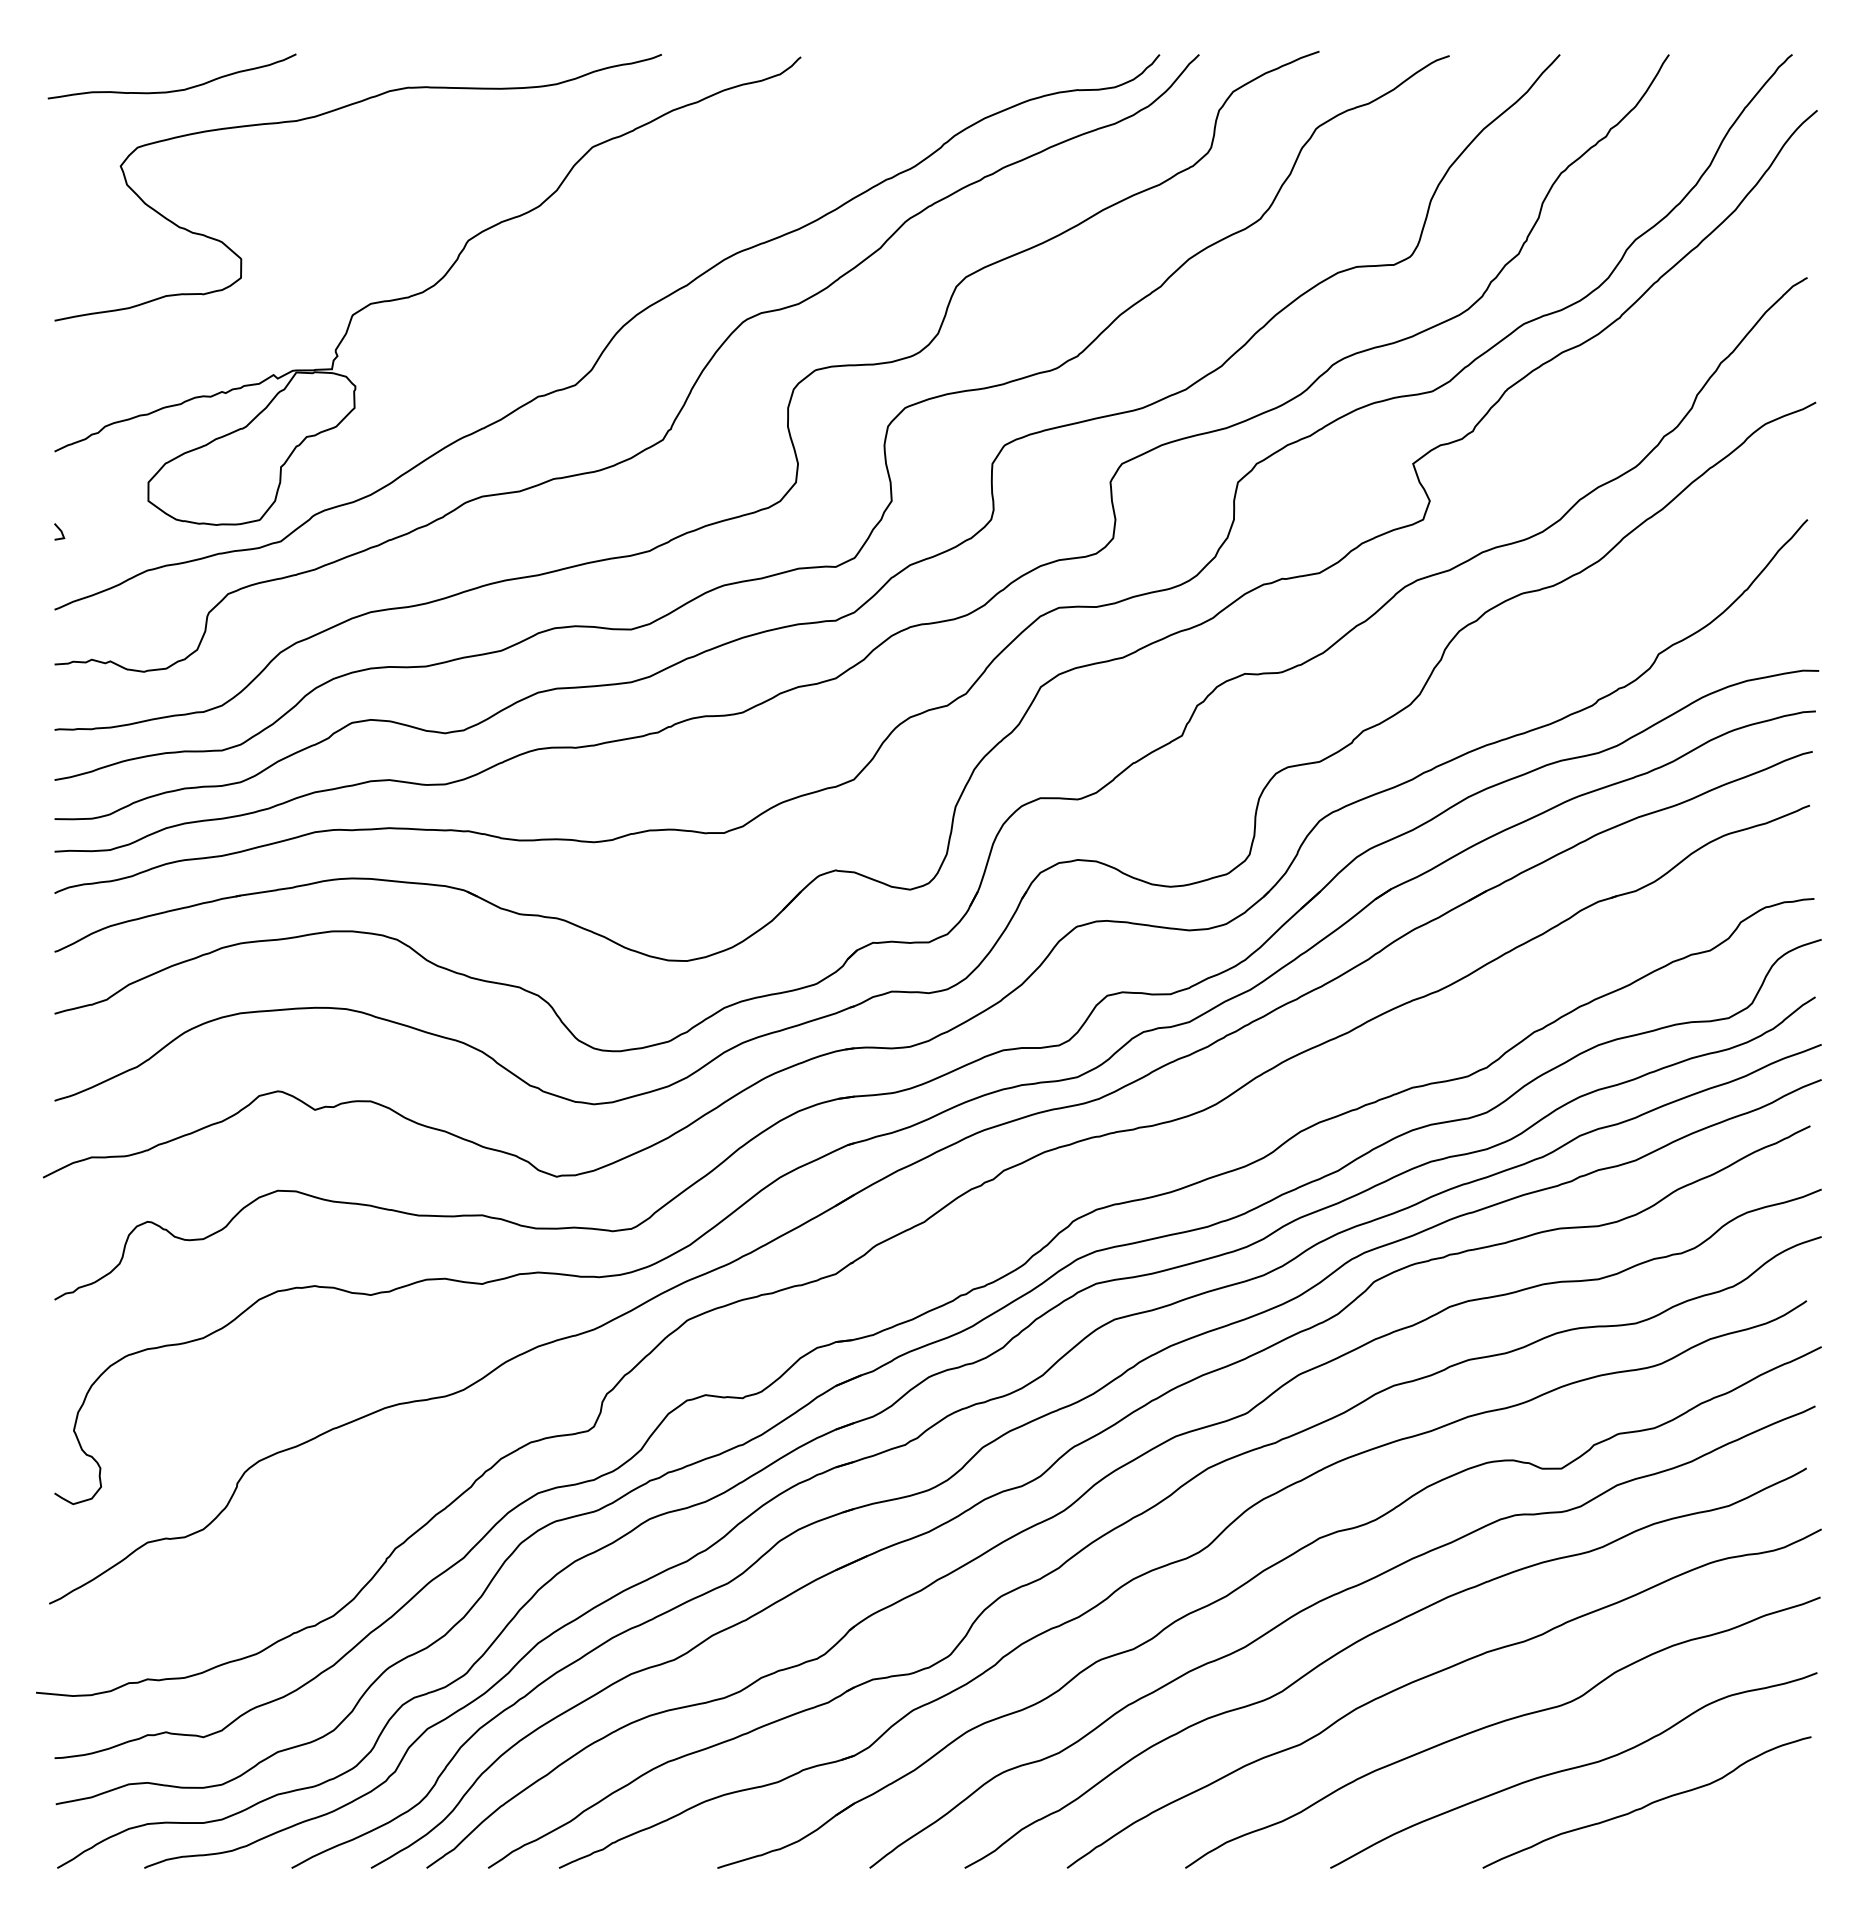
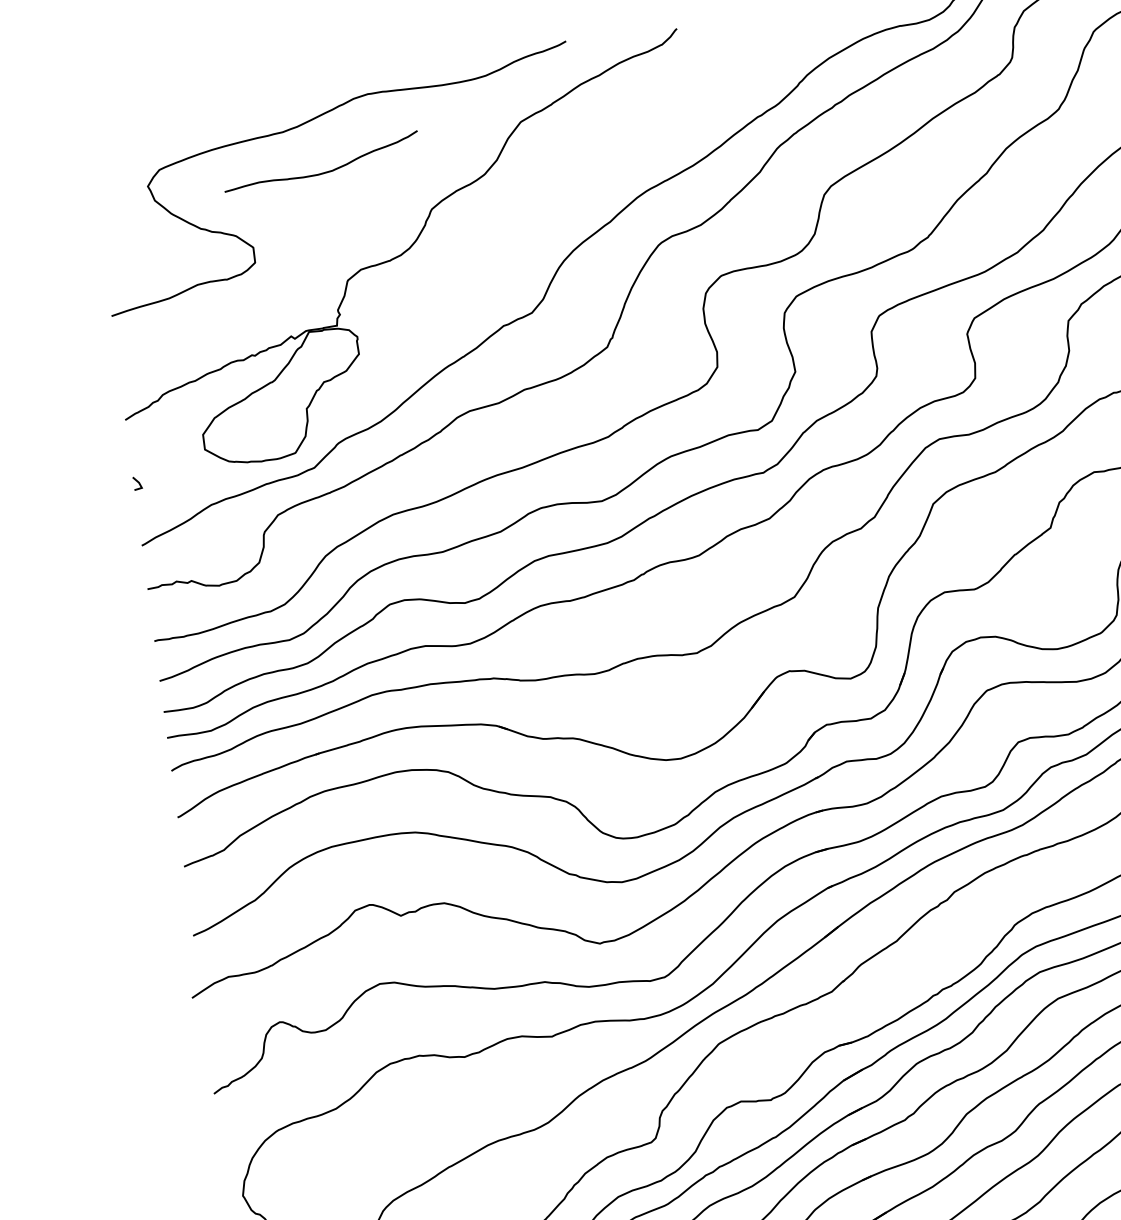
curve: (171, 90) -> (322, 172), moved

